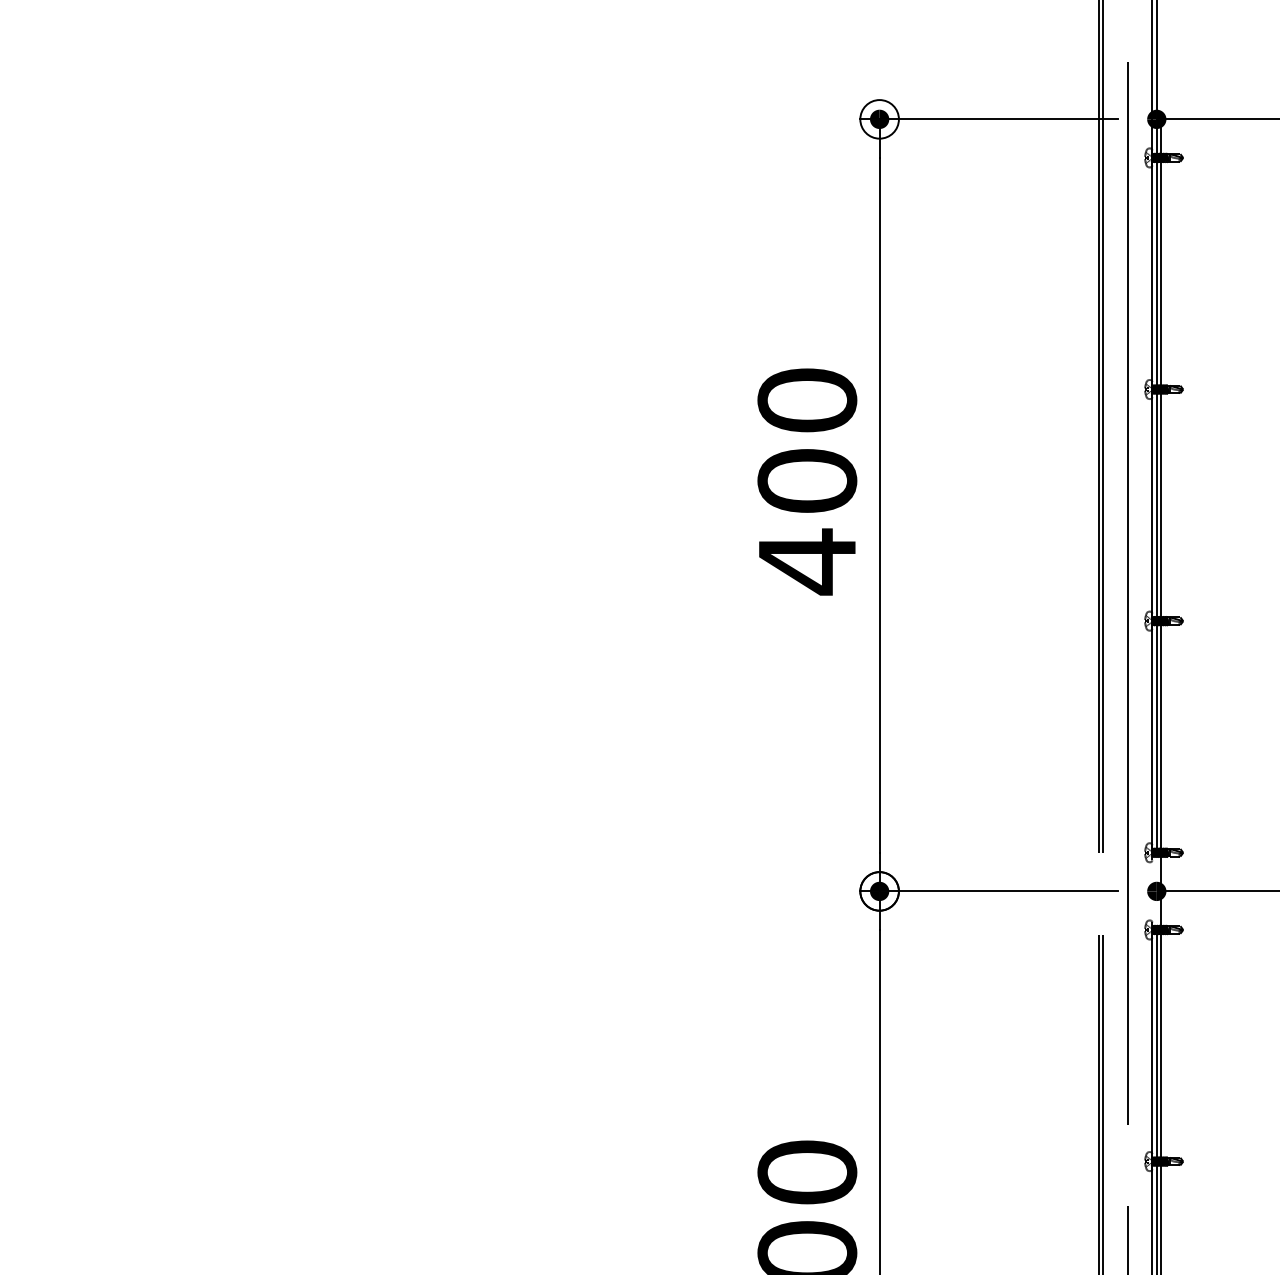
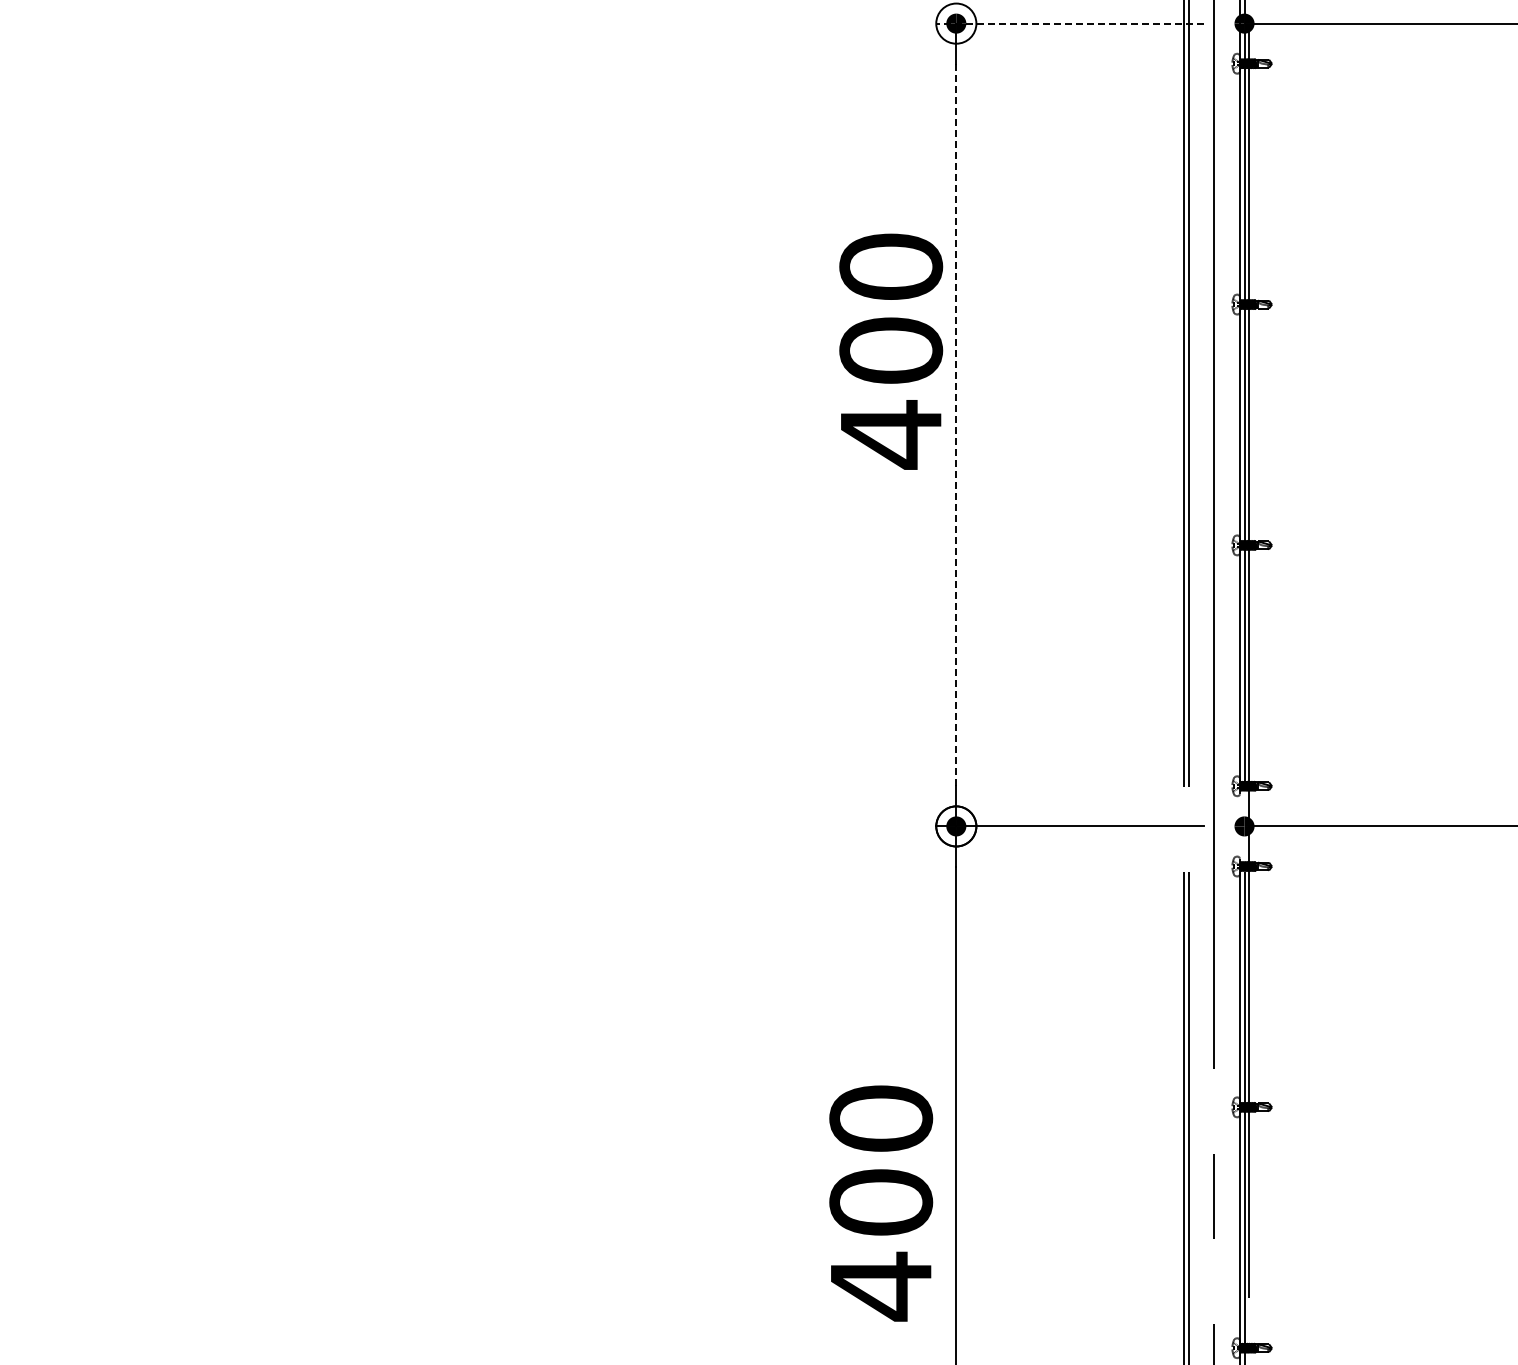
line: (988, 119) -> (1069, 23), solid -> dashed
text: (807, 481) -> (891, 351), moved
line: (879, 504) -> (956, 424), solid -> dashed

